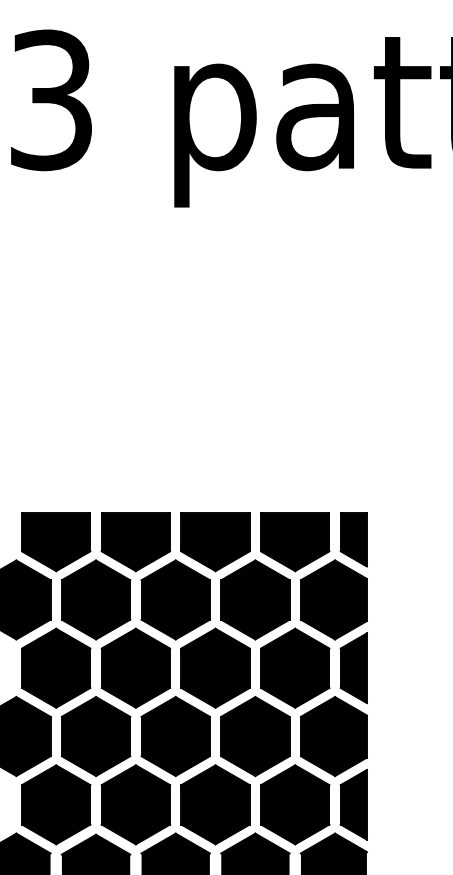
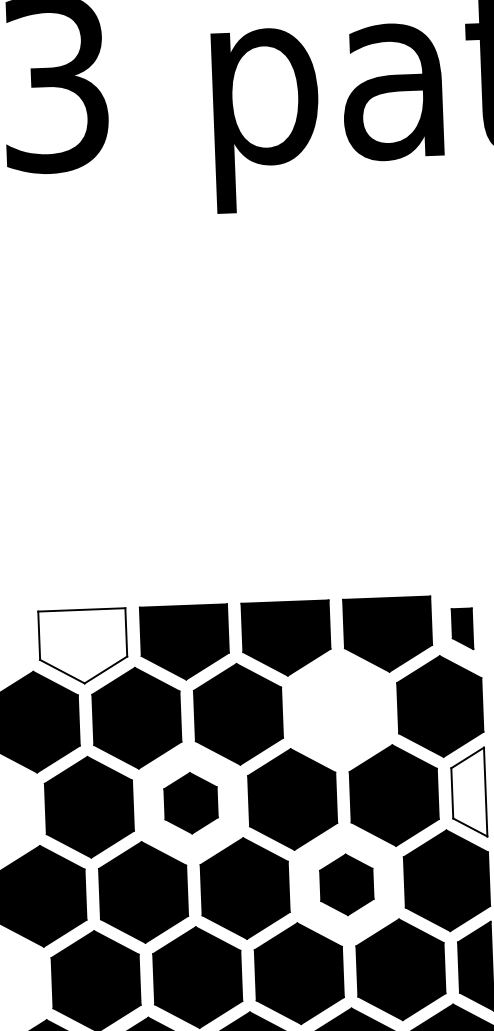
part: (353, 539) -> (462, 628), size x0.6
fill: (56, 542) -> (83, 646), removed
part: (255, 599) -> (340, 709), removed
part: (135, 667) -> (190, 802), size x0.6
fill: (353, 668) -> (468, 793), removed
part: (255, 736) -> (346, 884), size x0.6

